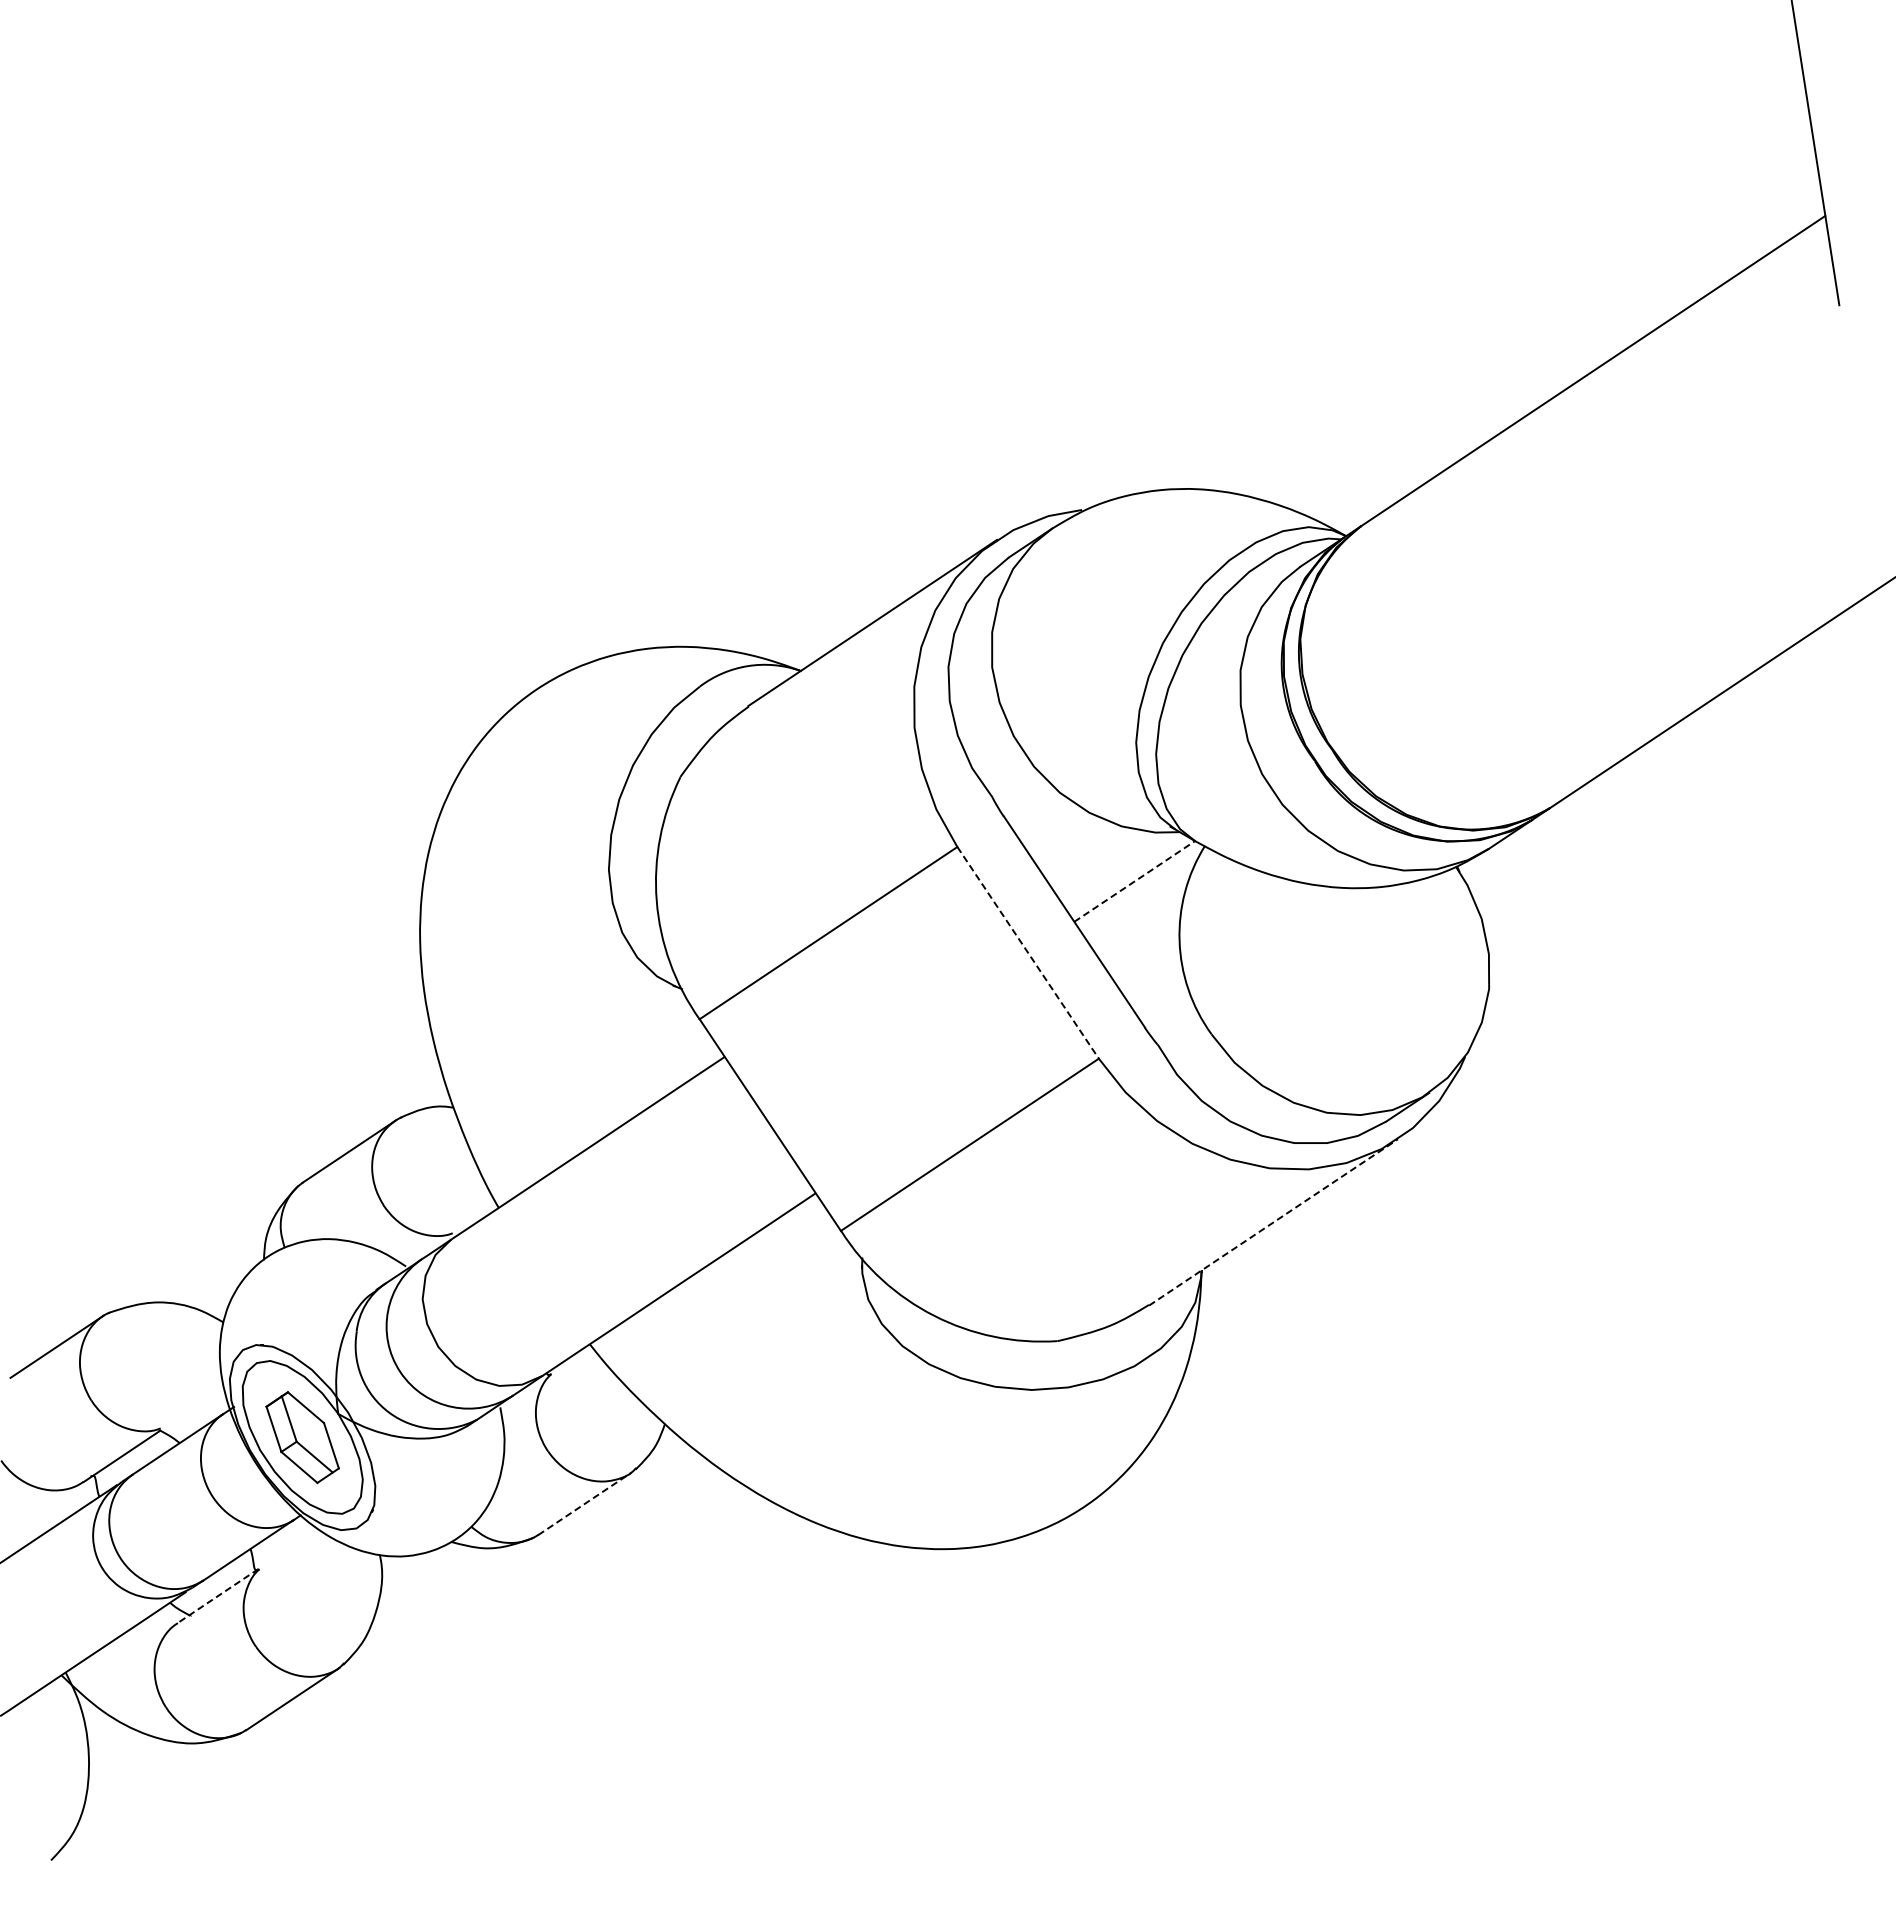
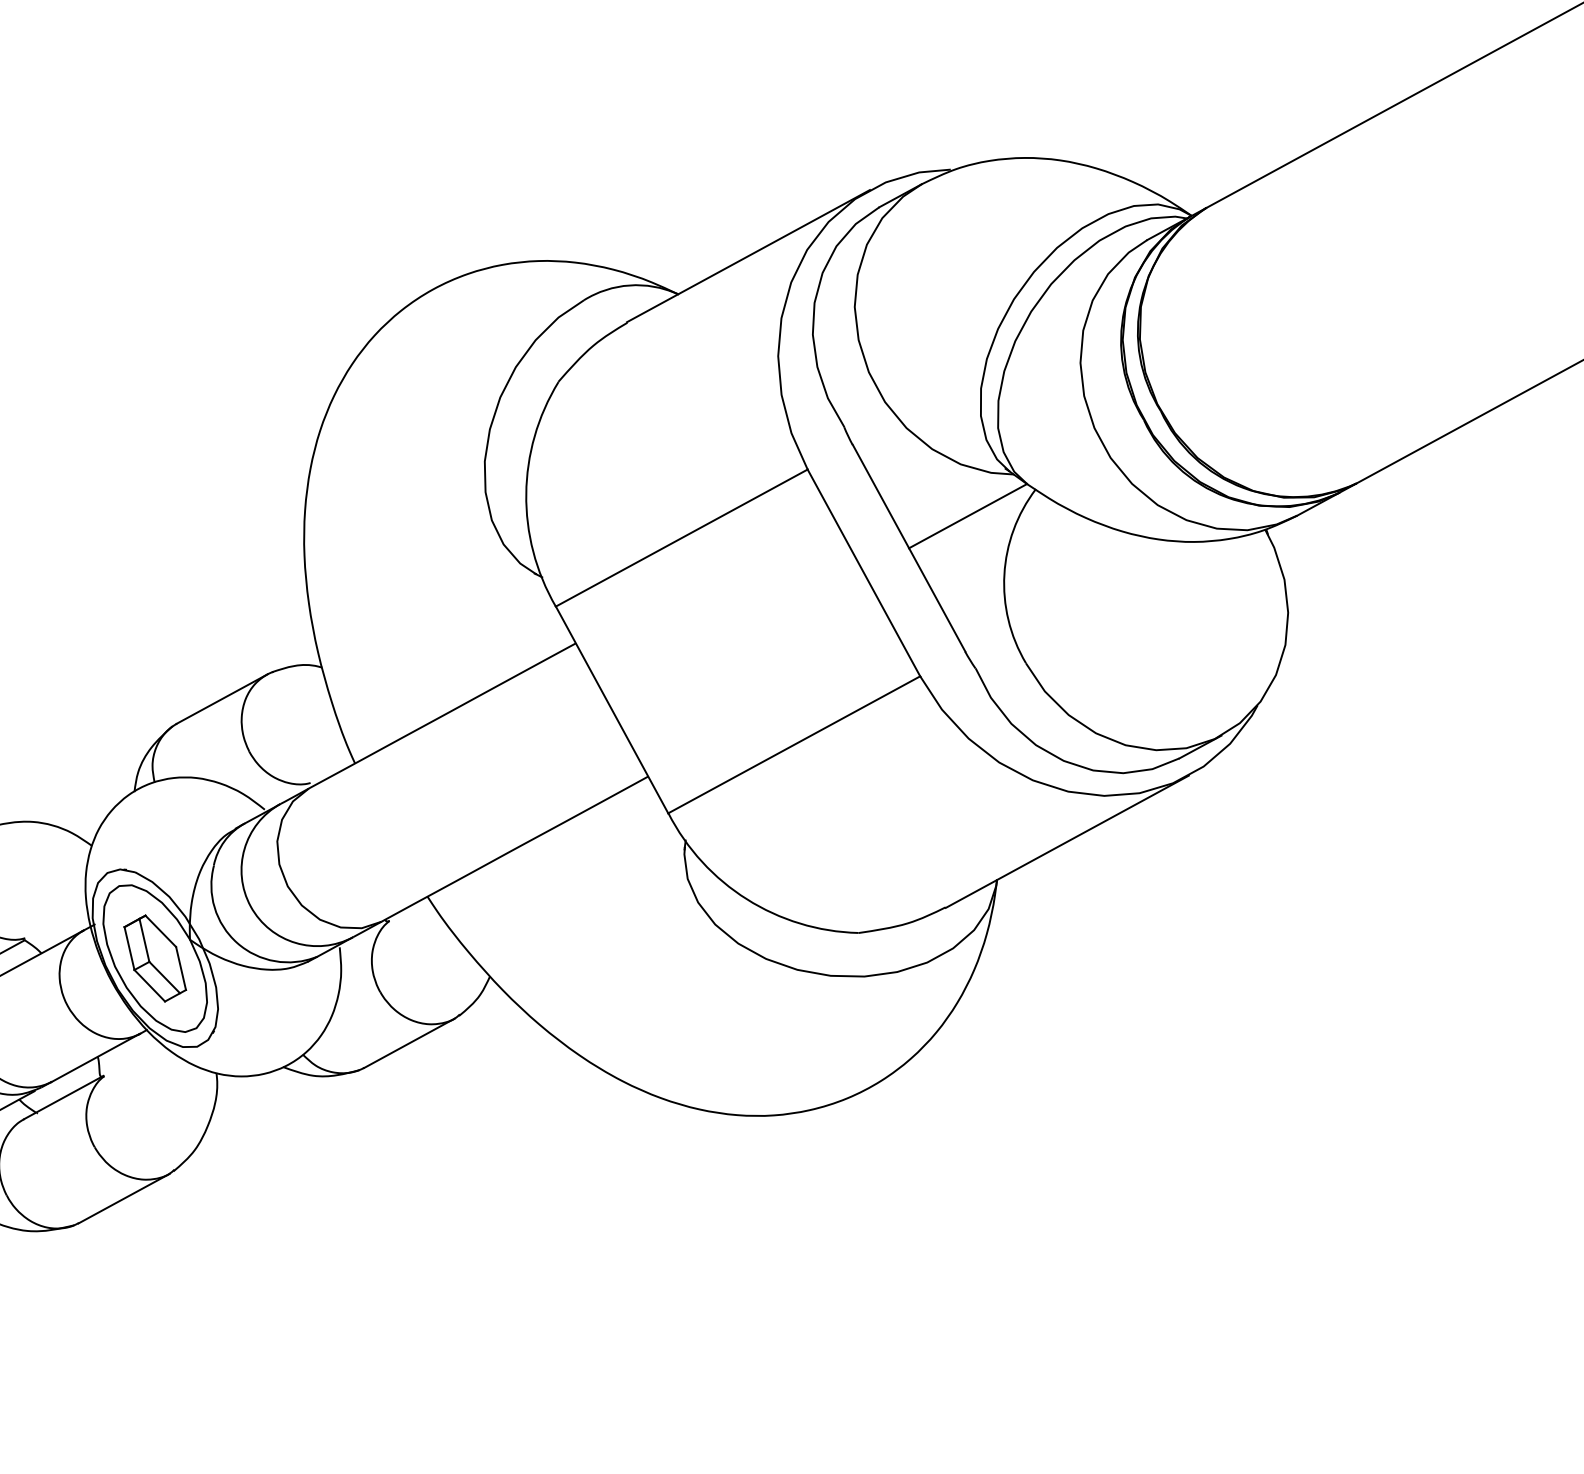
line: (1134, 881) -> (967, 516), dashed -> solid
line: (1028, 953) -> (864, 573), dashed -> solid
line: (1273, 1222) -> (1067, 841), dashed -> solid
line: (585, 1503) -> (410, 1042), dashed -> solid
line: (217, 1596) -> (63, 1097), dashed -> solid

